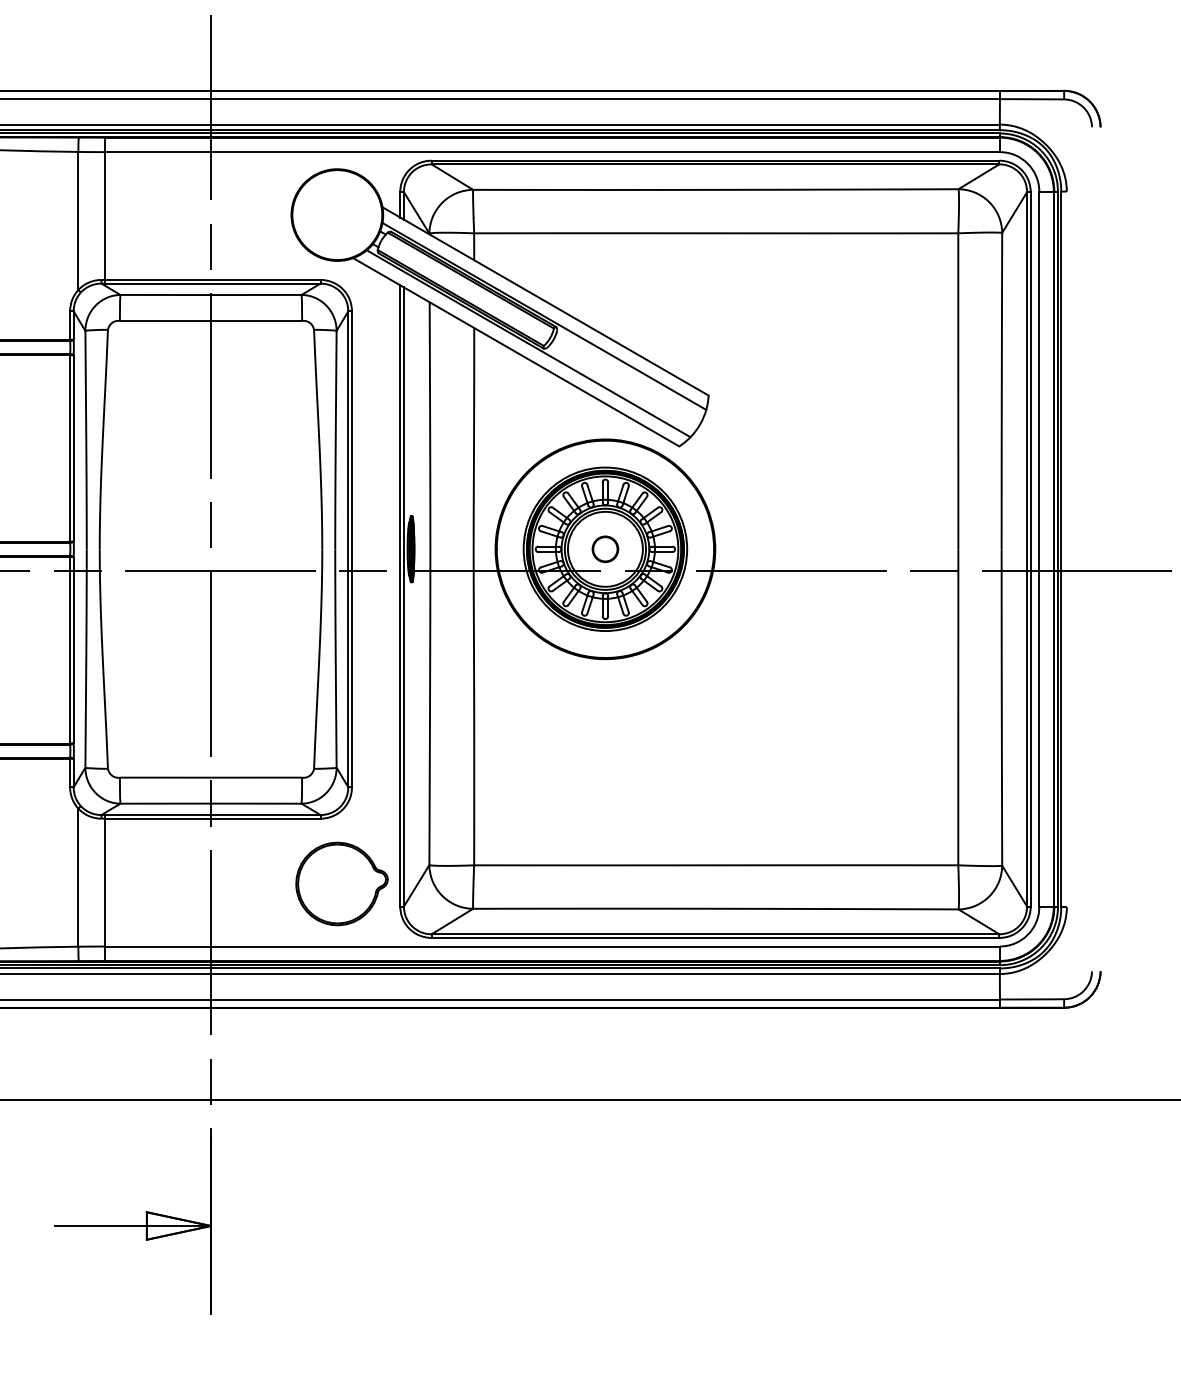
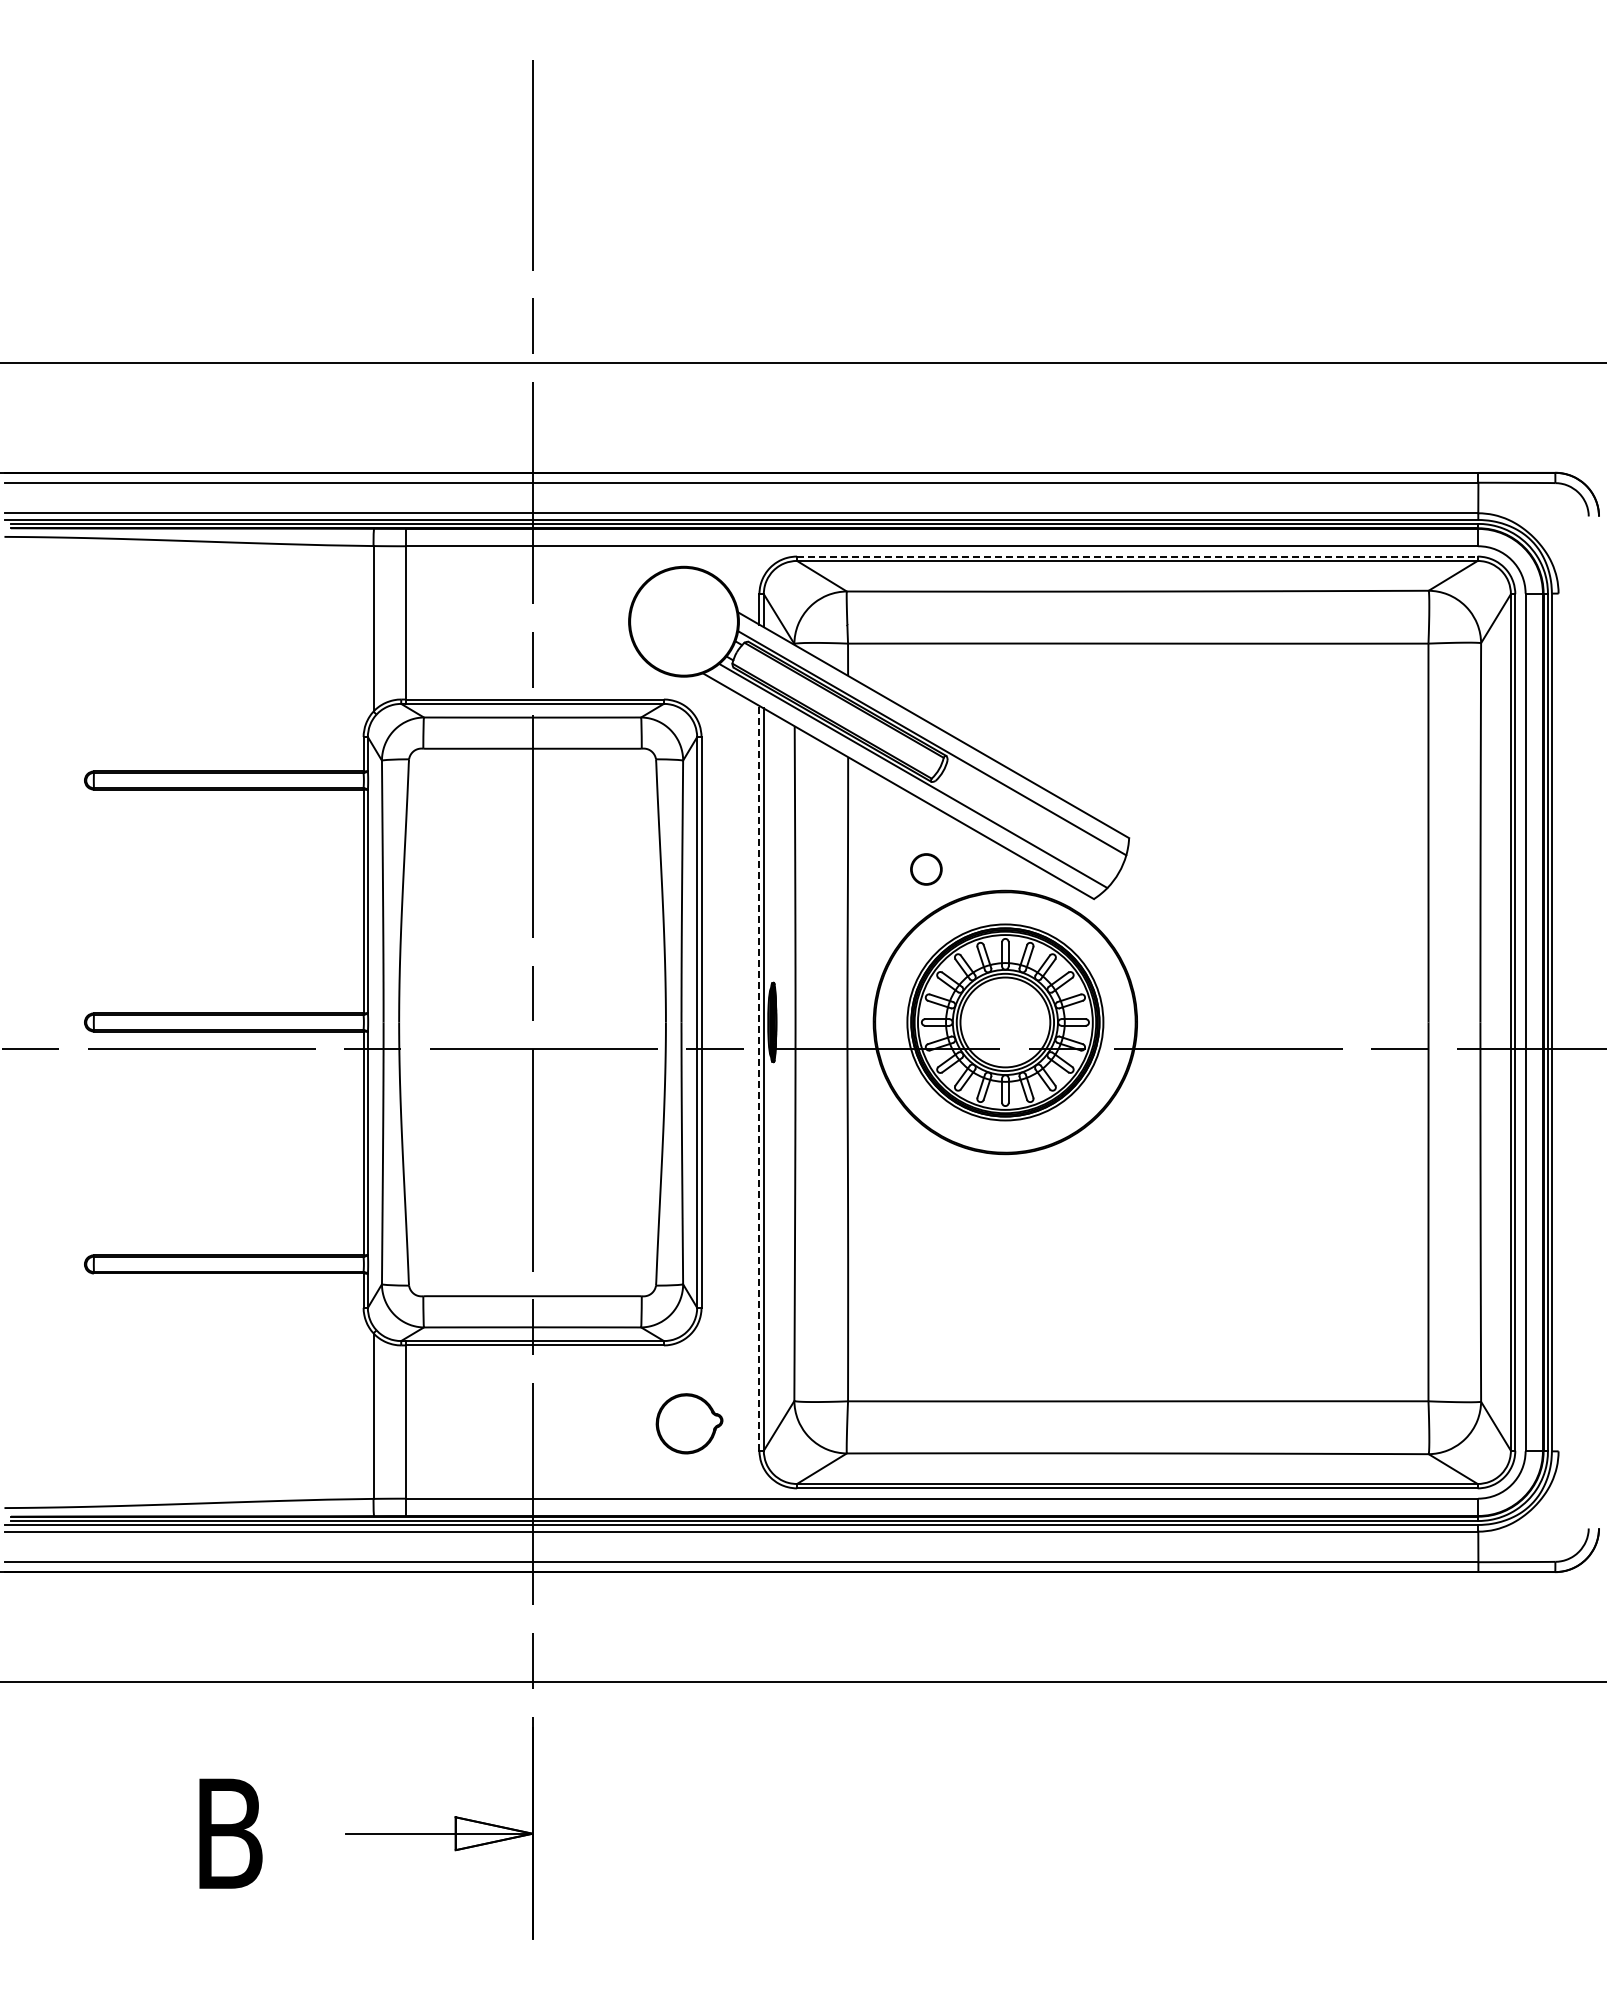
line: (715, 160) -> (1137, 556), solid -> dashed
circle: (605, 549) -> (926, 869), moved
line: (400, 595) -> (759, 1077), solid -> dashed
part: (341, 883) -> (689, 1423), size x0.6

